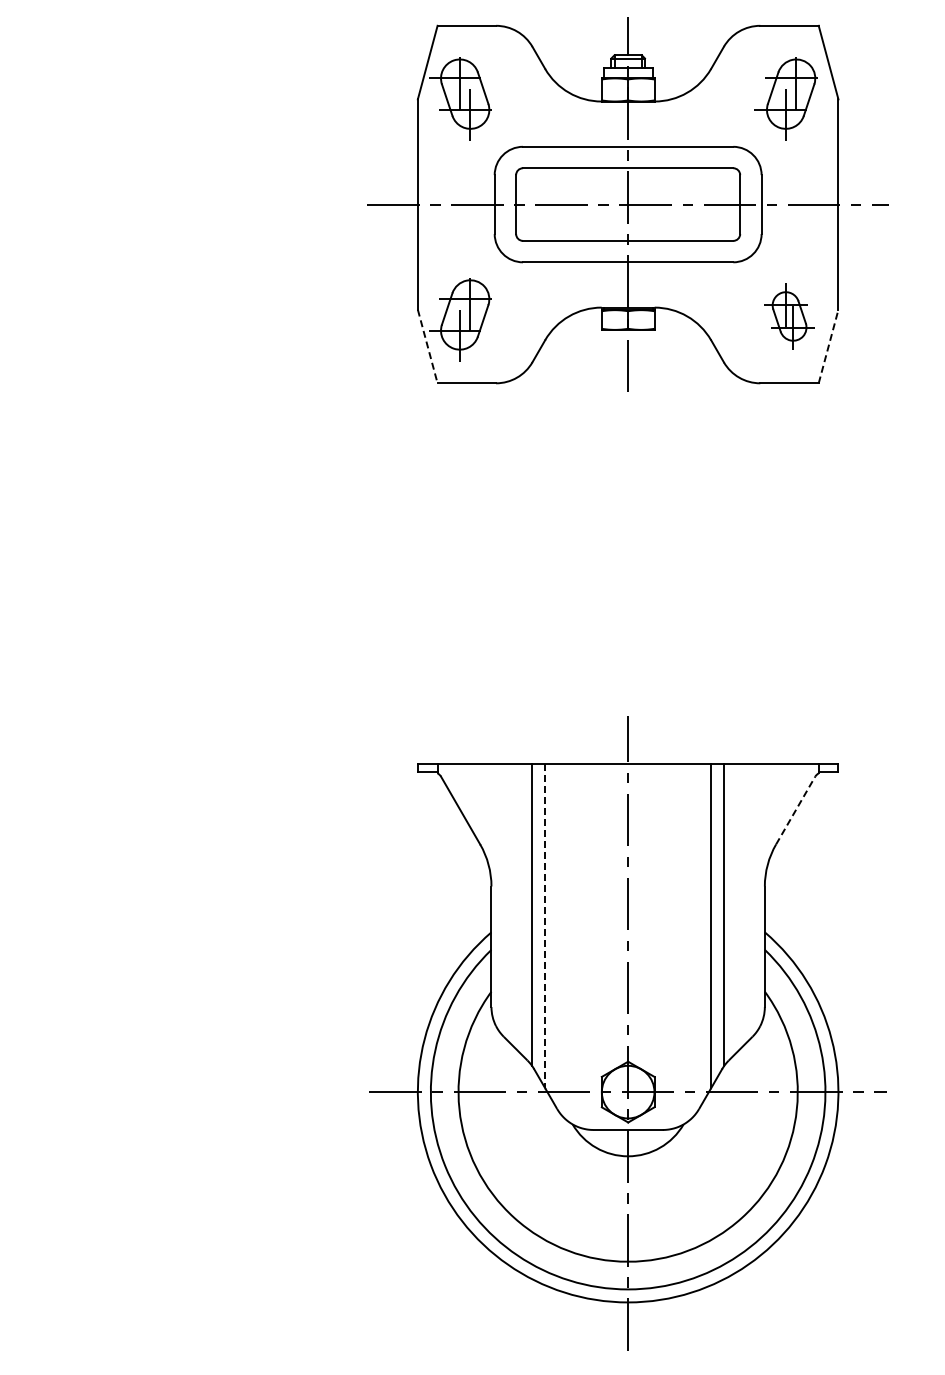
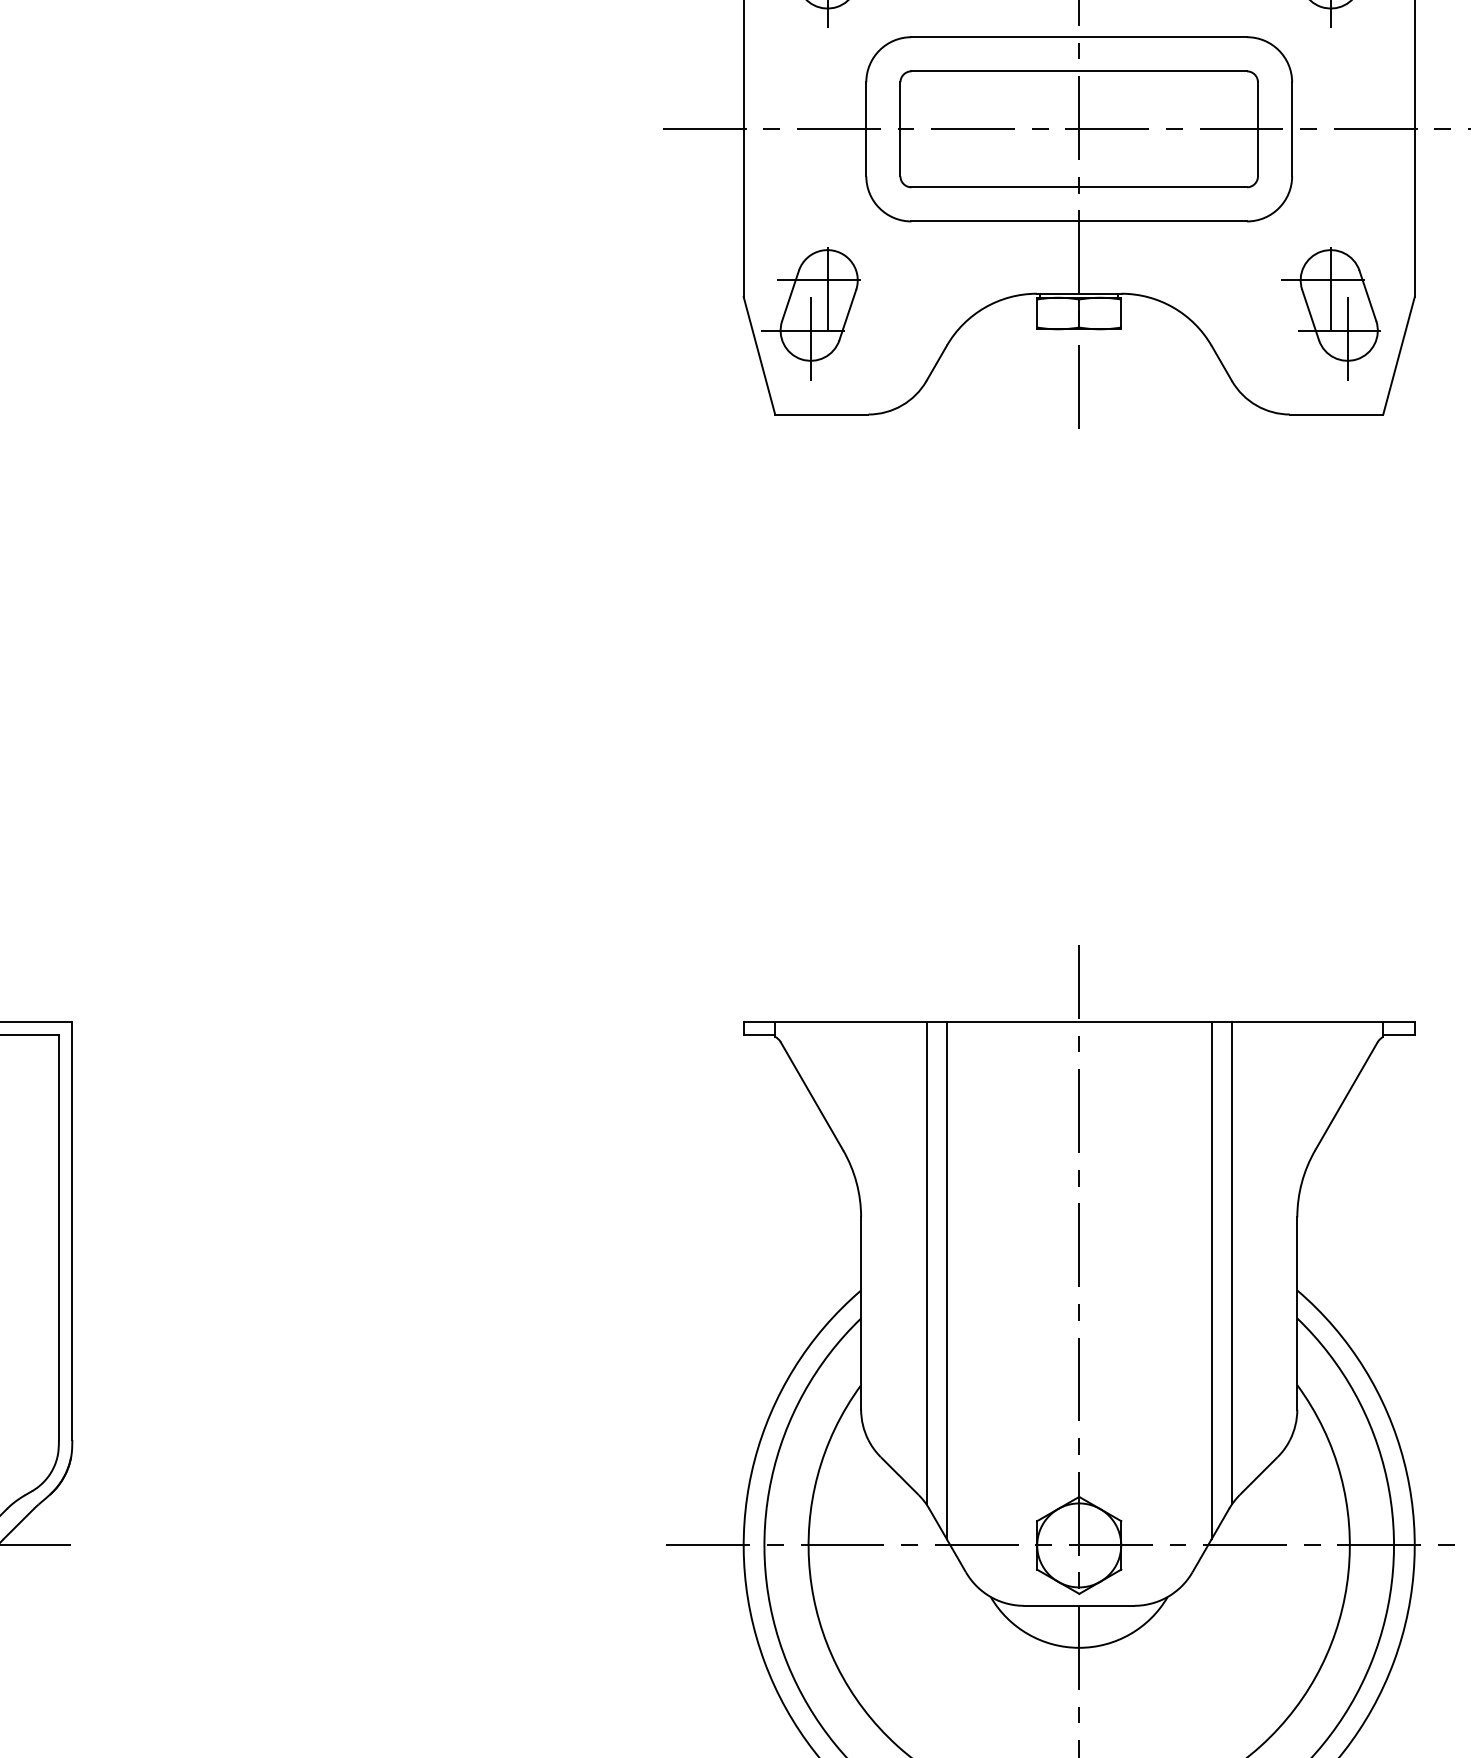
part: (785, 319) -> (1330, 312), size x1.43
line: (828, 346) -> (1398, 355), dashed -> solid
line: (427, 347) -> (759, 357), dashed -> solid
line: (795, 810) -> (1346, 1096), dashed -> solid
line: (545, 926) -> (947, 1281), dashed -> solid

